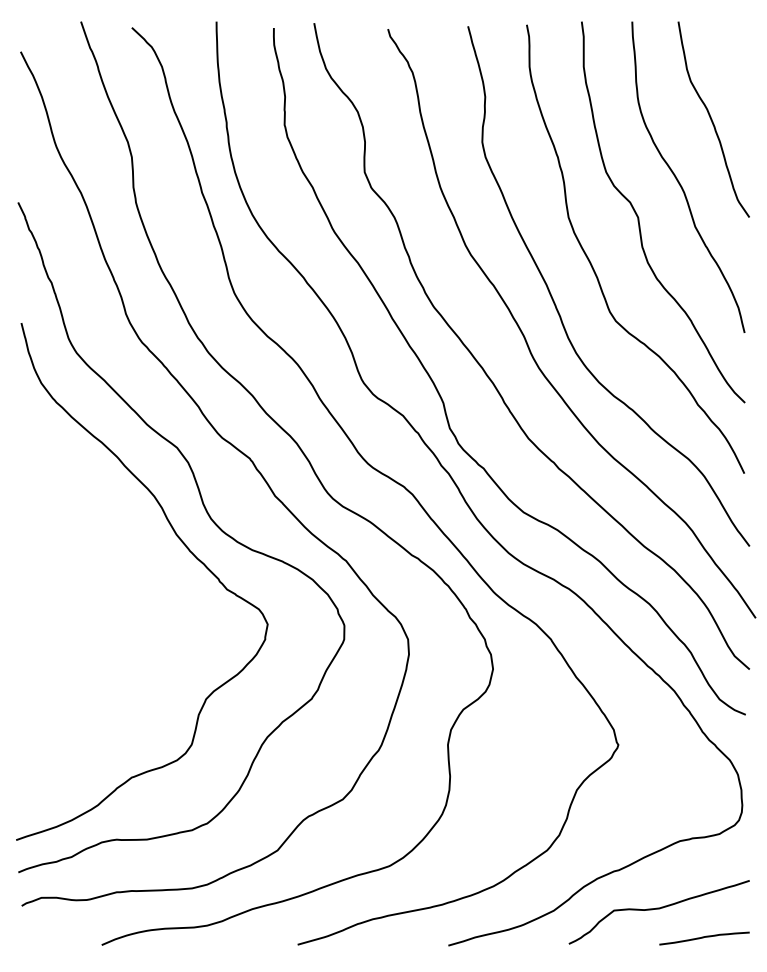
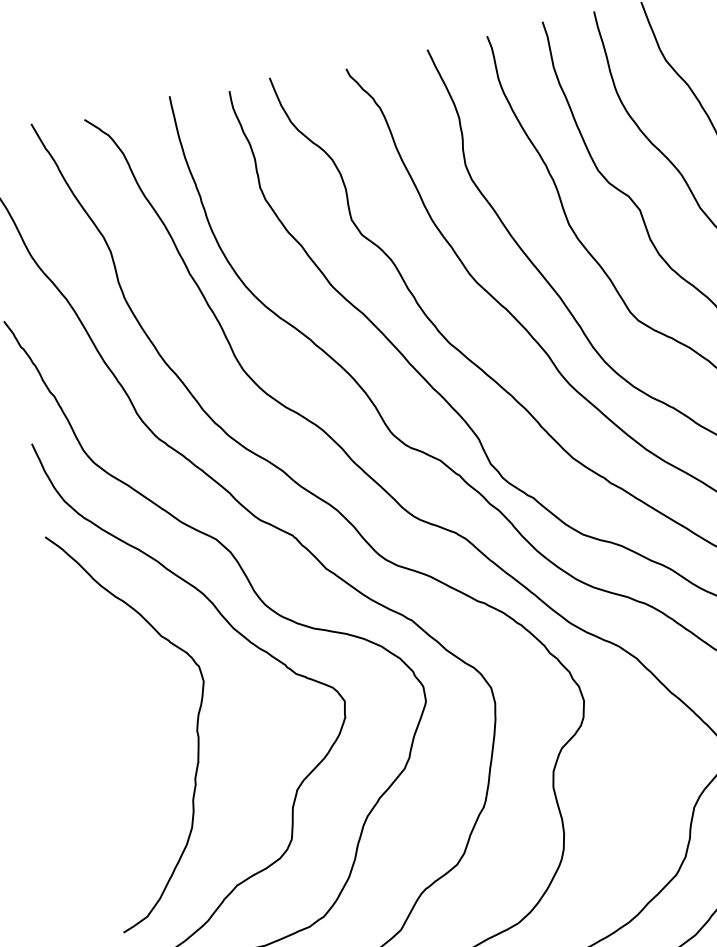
curve: (123, 618) -> (196, 724), added

